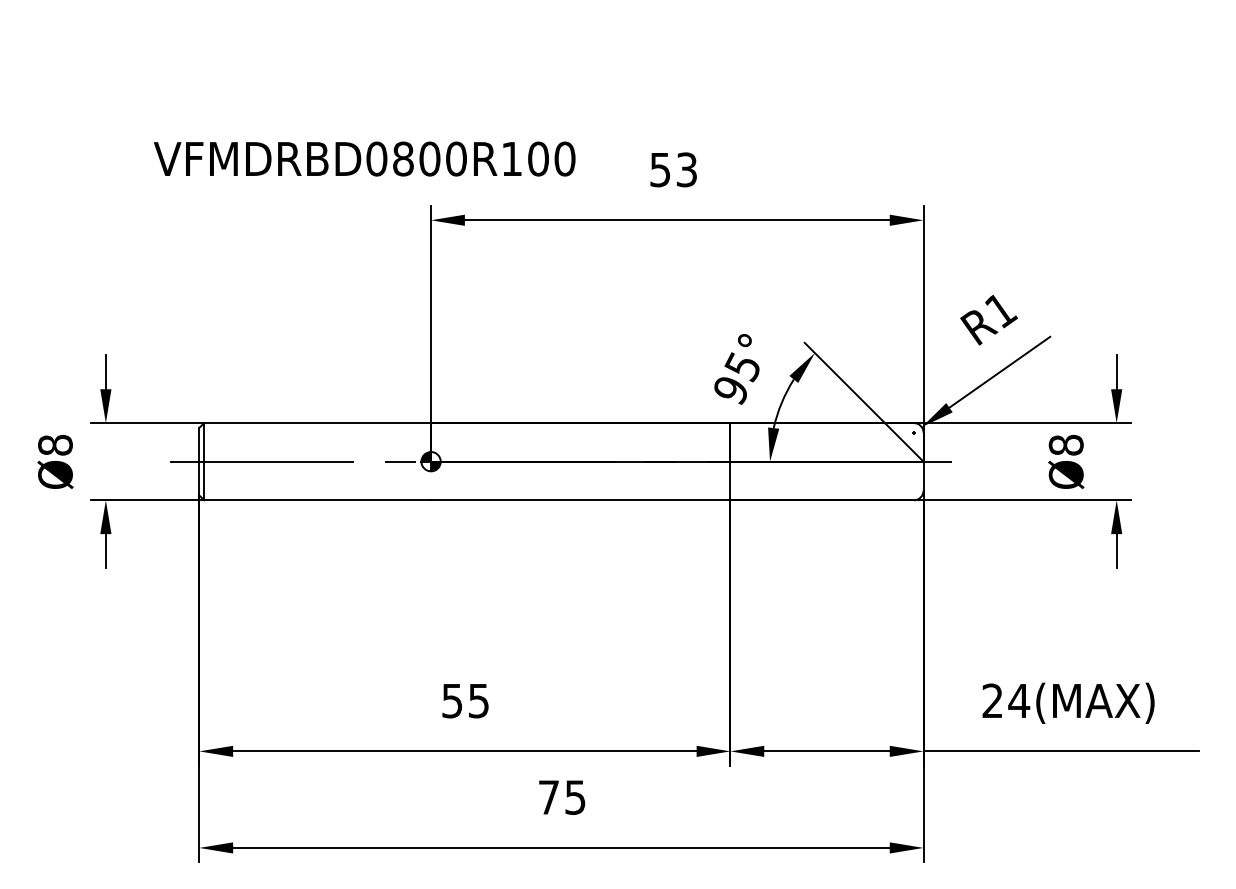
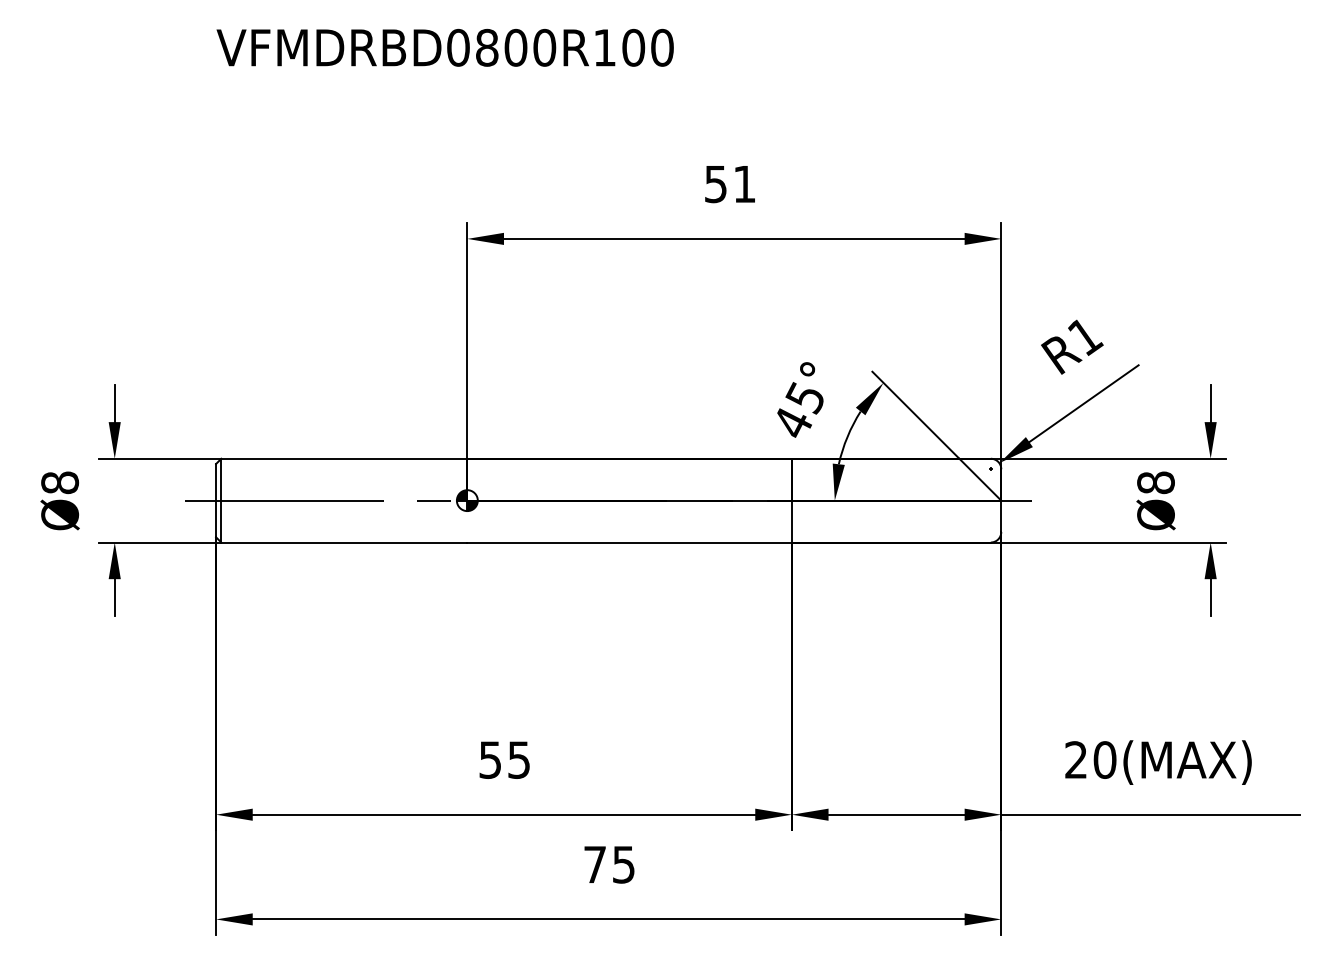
text: (364, 158) -> (445, 47), moved
text: (686, 169) -> (744, 183), 53 -> 51
text: (731, 390) -> (793, 423), 95° -> 45°
text: (1019, 700) -> (1105, 759), 24(MAX) -> 20(MAX)

